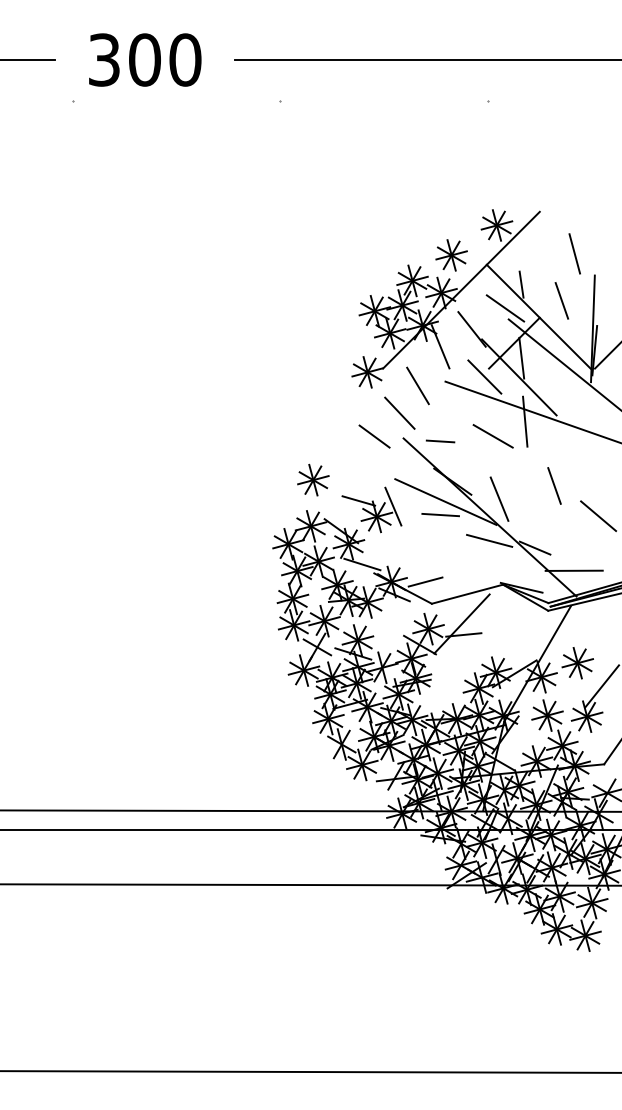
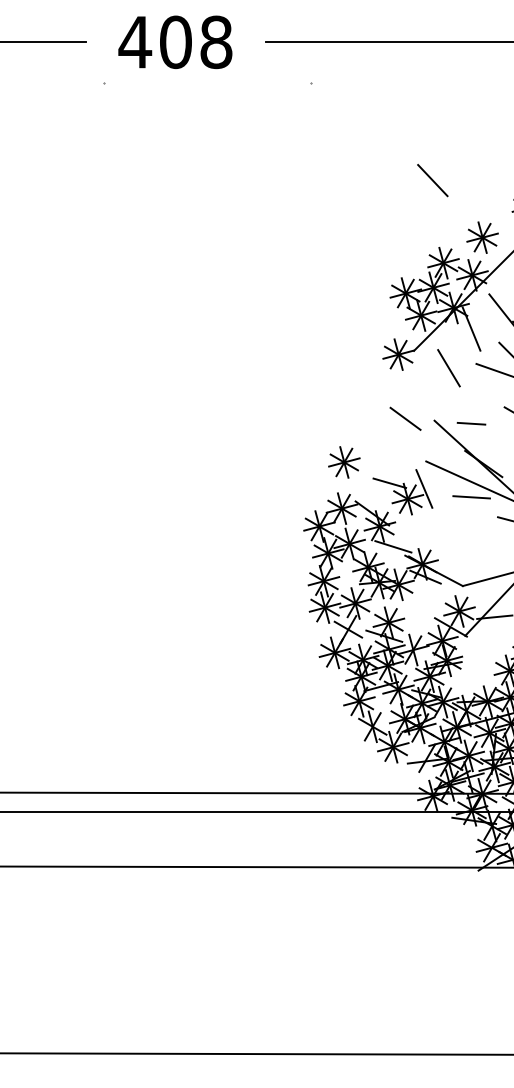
text: (144, 59) -> (175, 41), 300 -> 408
line: (399, 412) -> (432, 179), moved
line: (425, 581) -> (456, 563), removed

